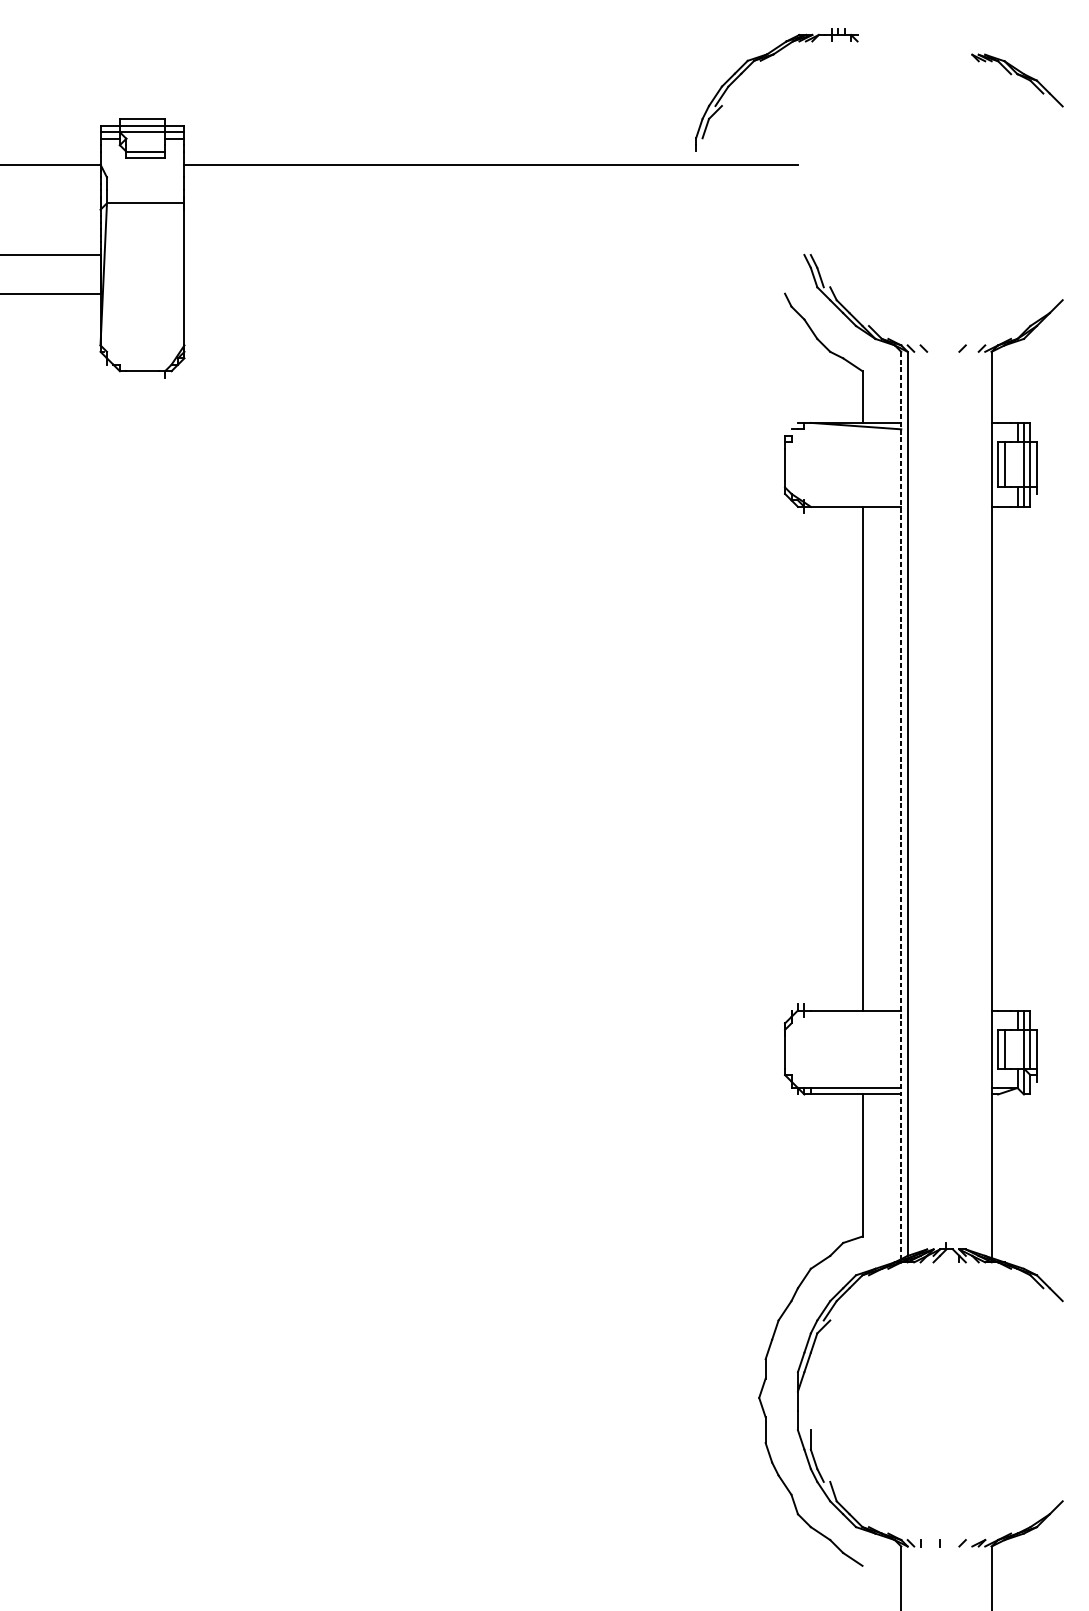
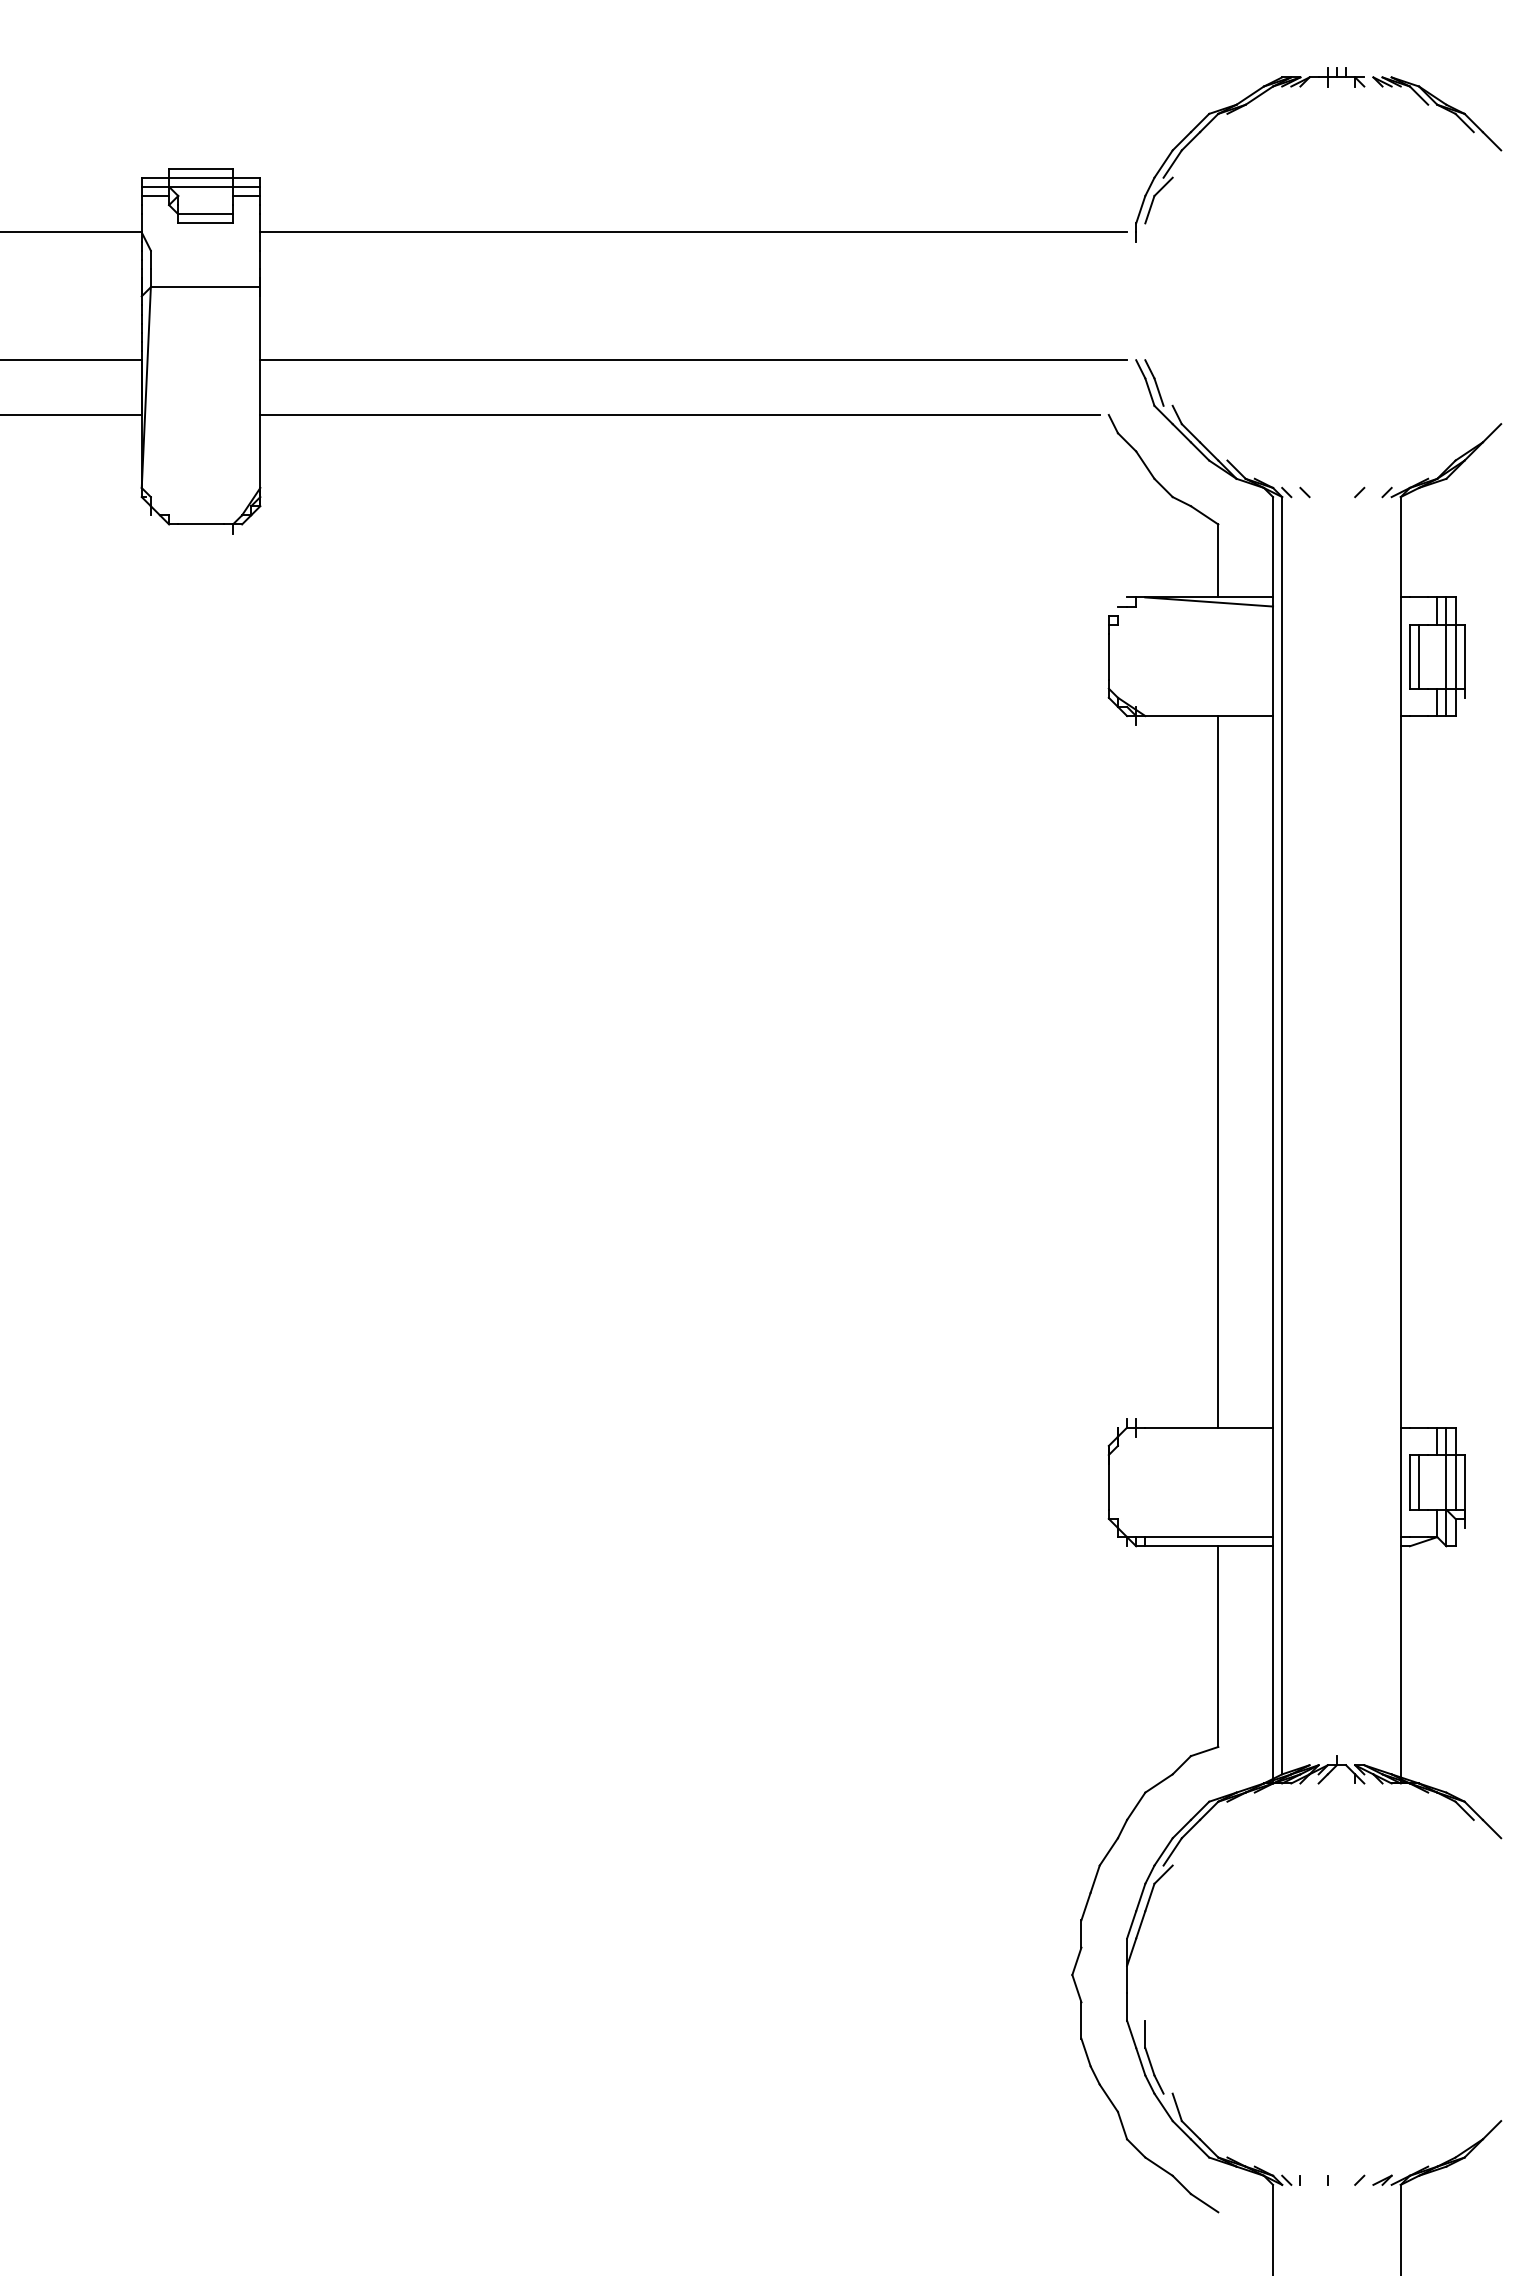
part: (762, 60) -> (1230, 113), moved
line: (491, 255) -> (693, 360), added
line: (481, 293) -> (679, 414), added
line: (901, 807) -> (1273, 1140), dashed -> solid

